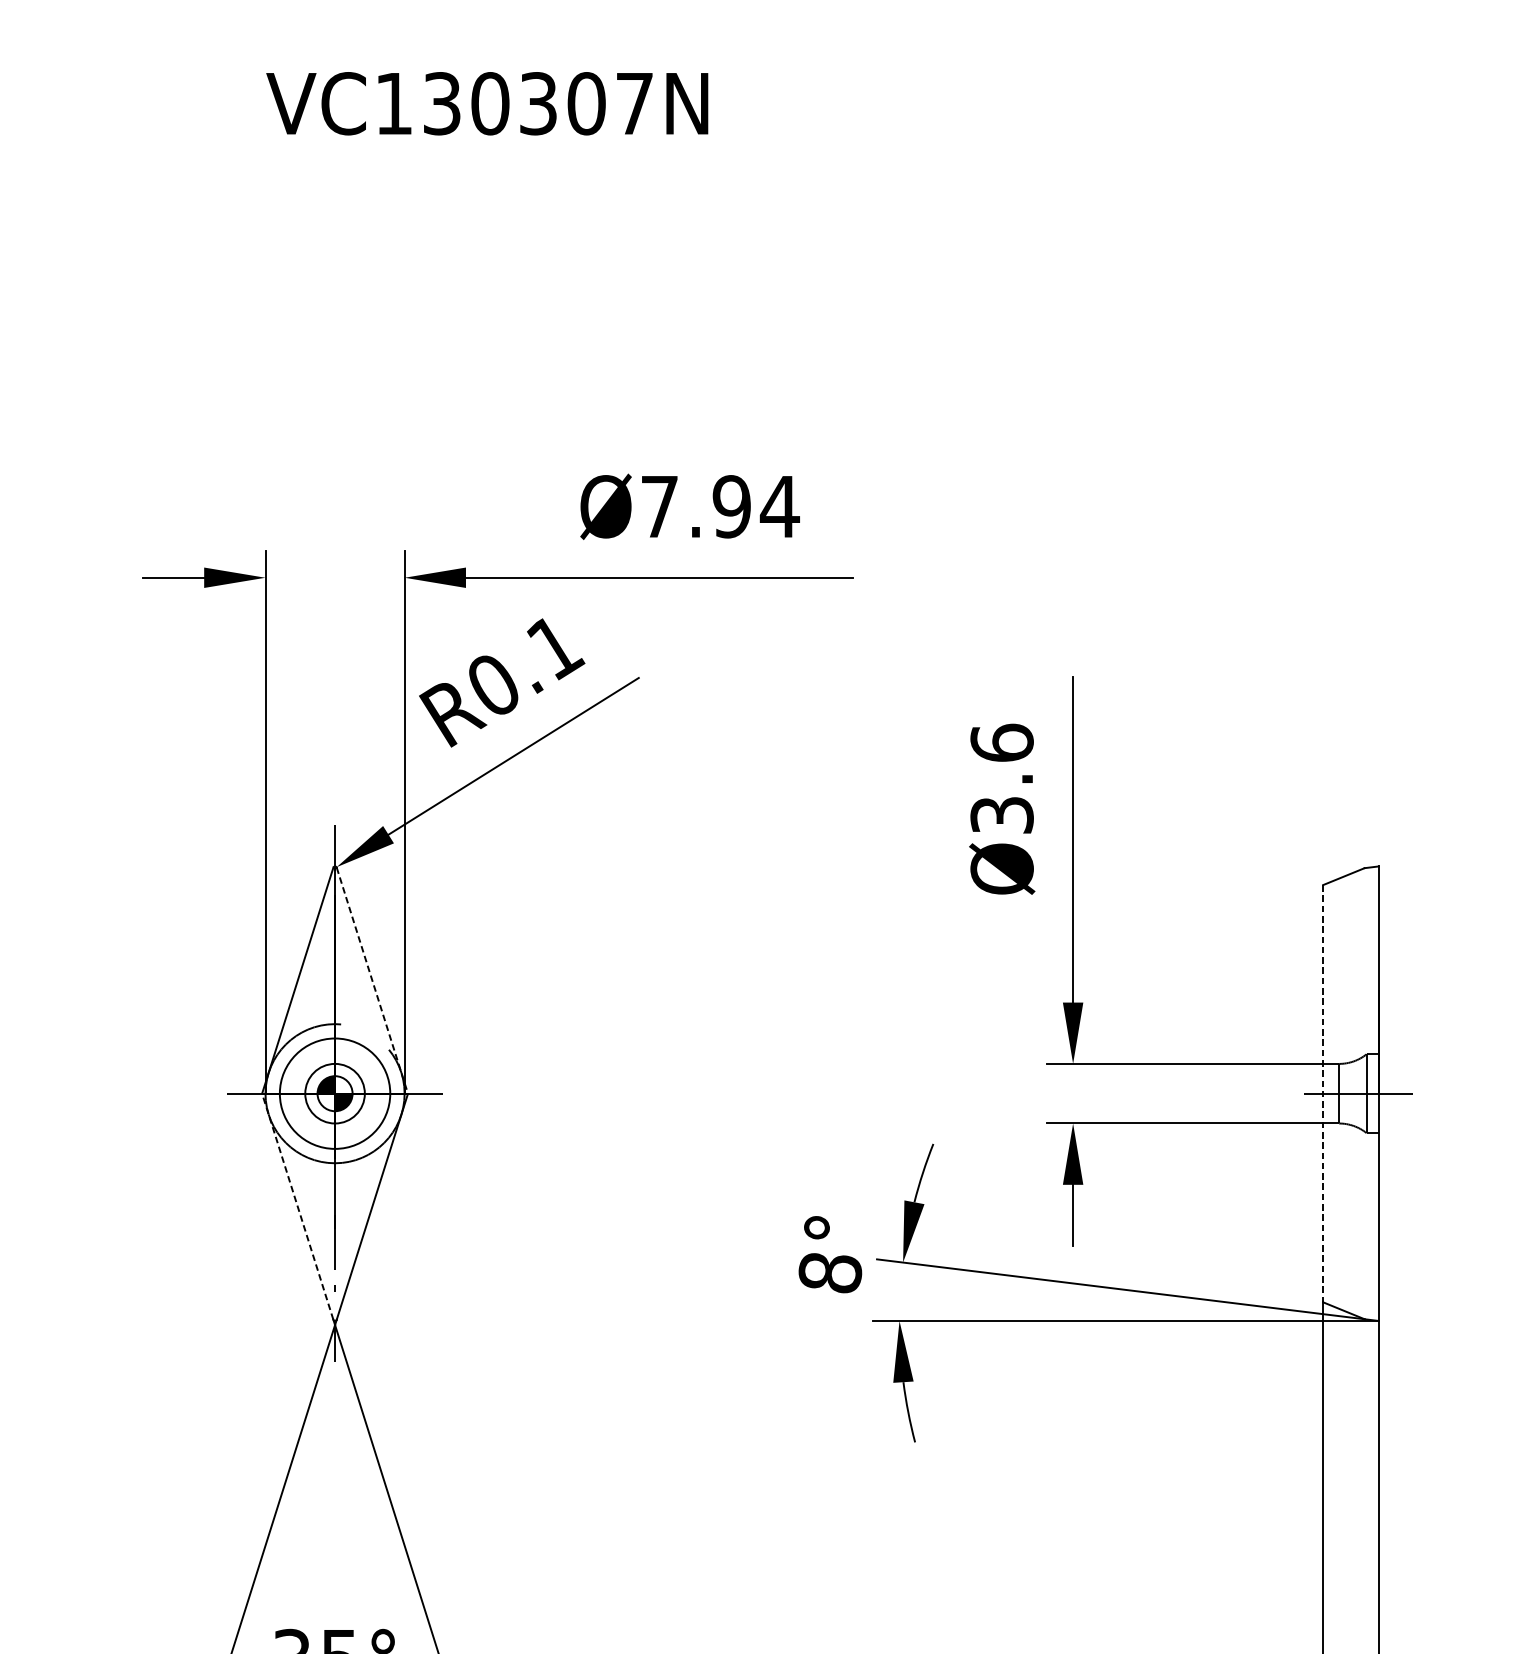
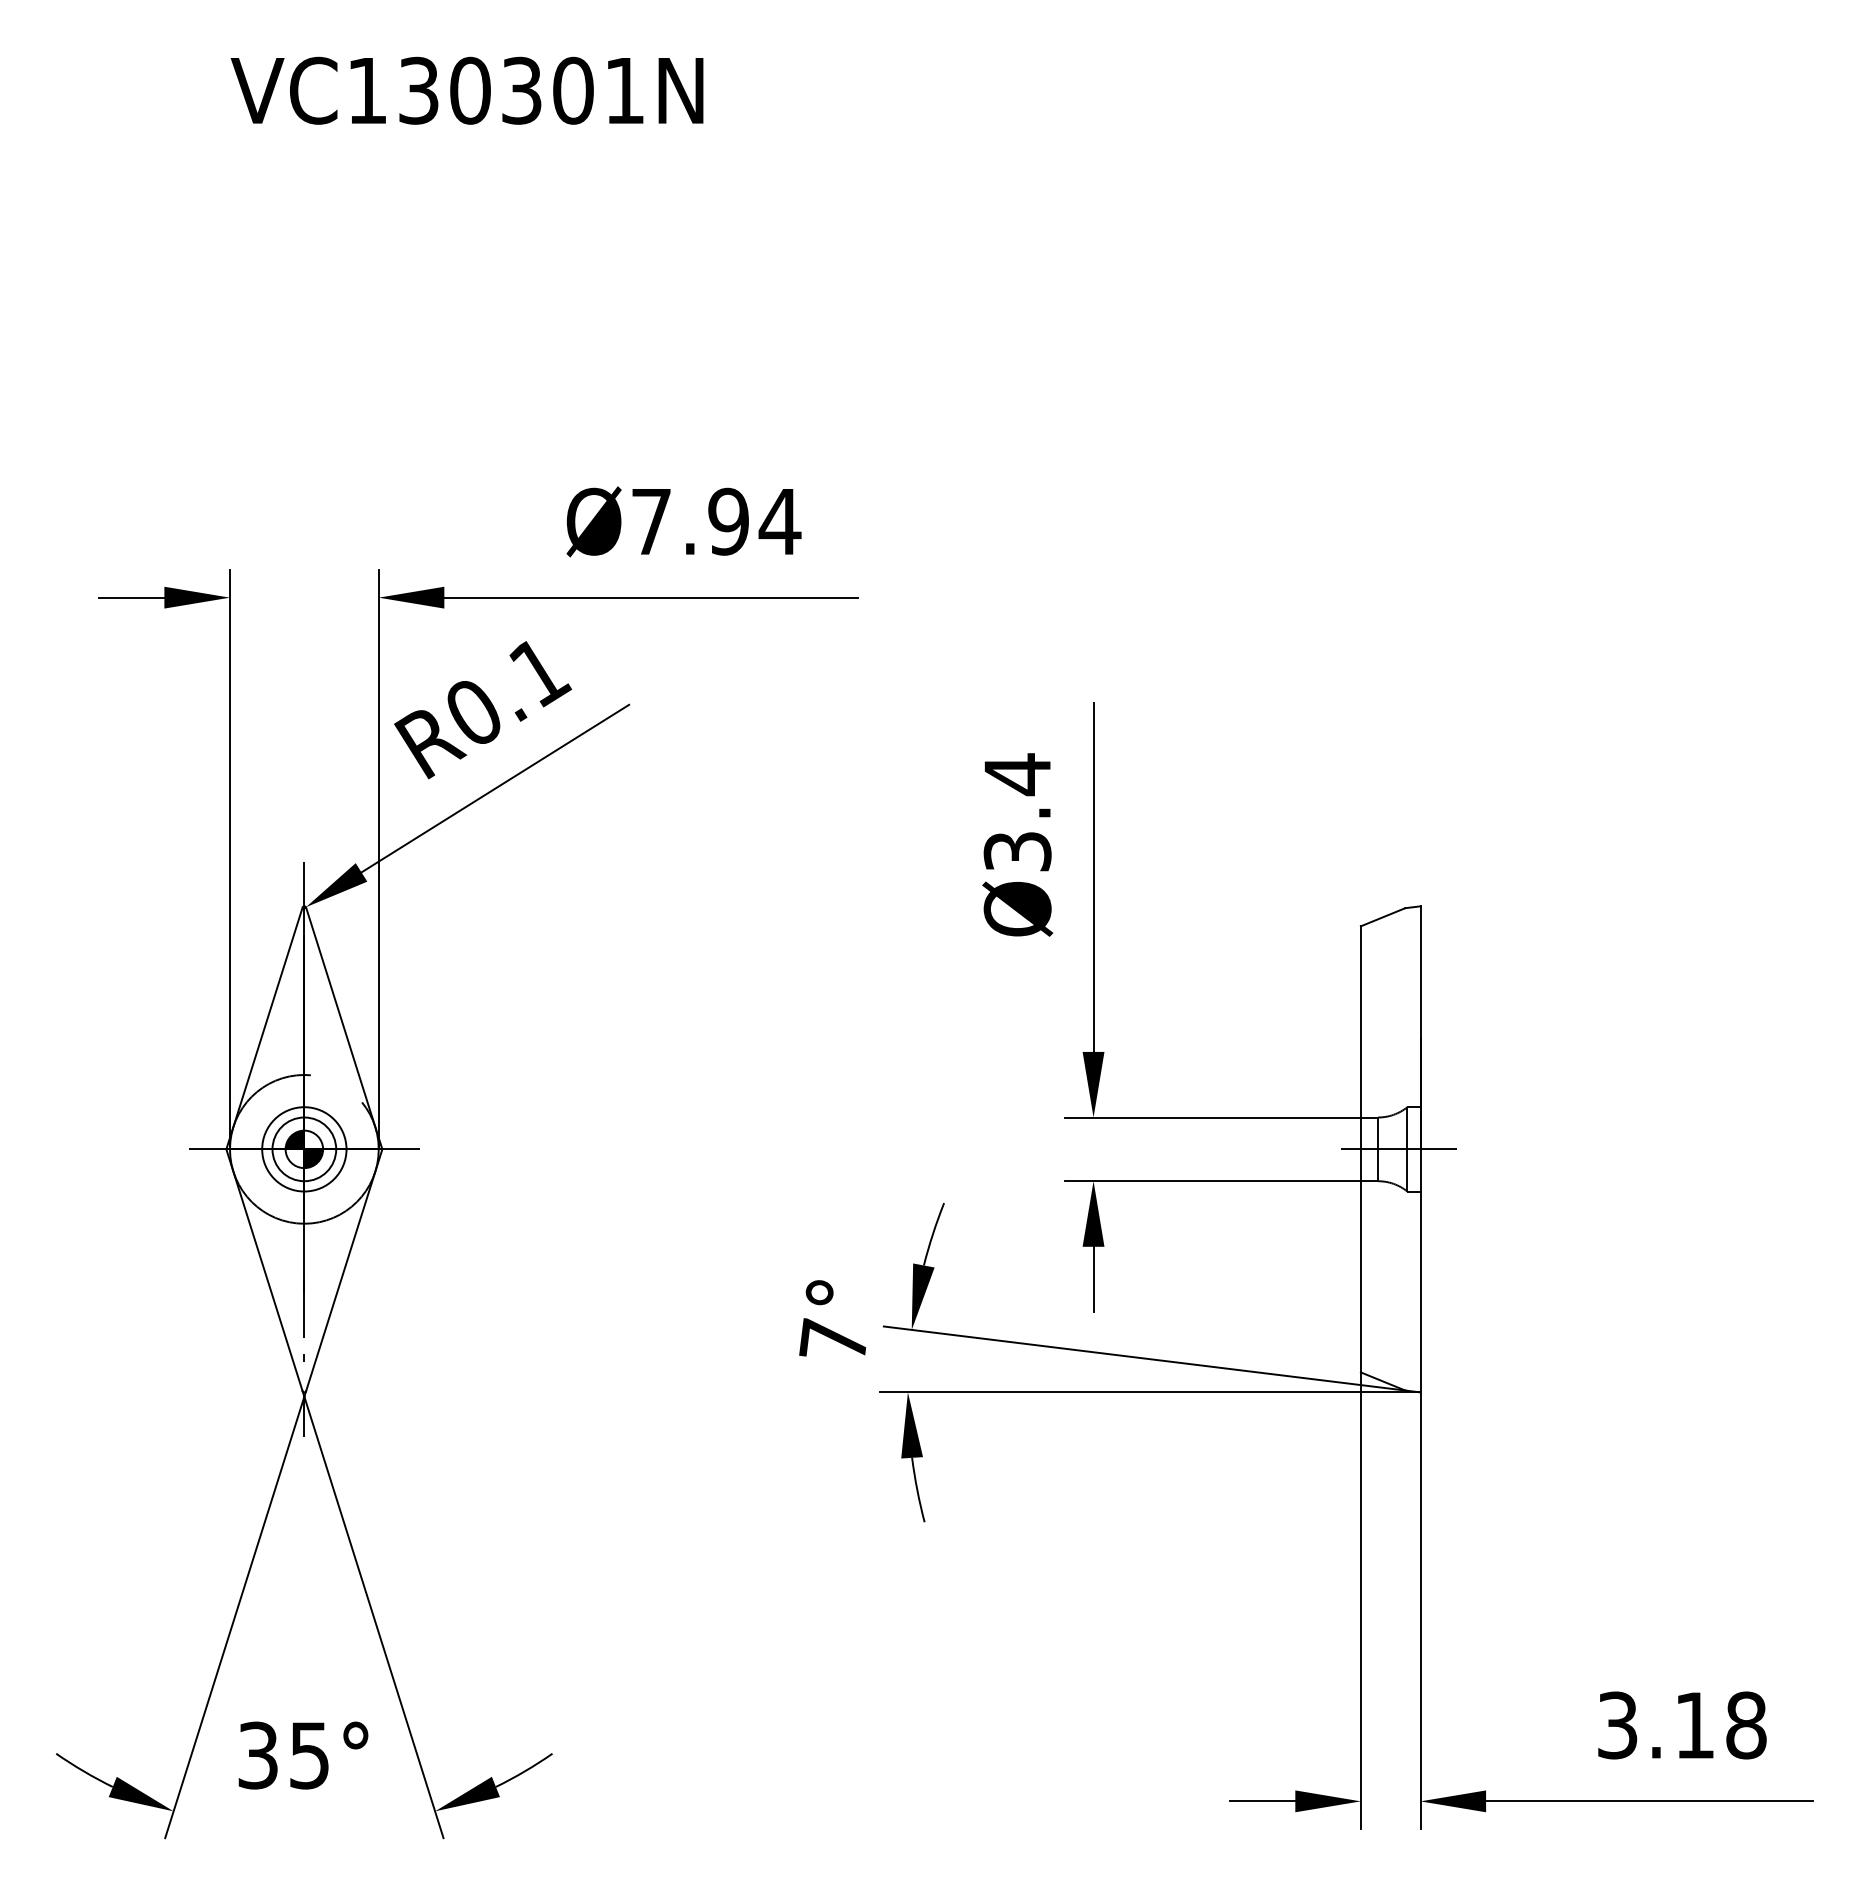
text: (634, 103) -> (624, 90), VC130307N -> VC130301N
text: (1001, 743) -> (1017, 774), Ø3.6 -> Ø3.4
line: (372, 980) -> (344, 1028), dashed -> solid
circle: (335, 1093) -> (304, 1149), size x0.71
line: (1322, 1093) -> (1360, 1149), dashed -> solid
line: (297, 1206) -> (264, 1270), dashed -> solid
text: (829, 1272) -> (833, 1340), 8° -> 7°

